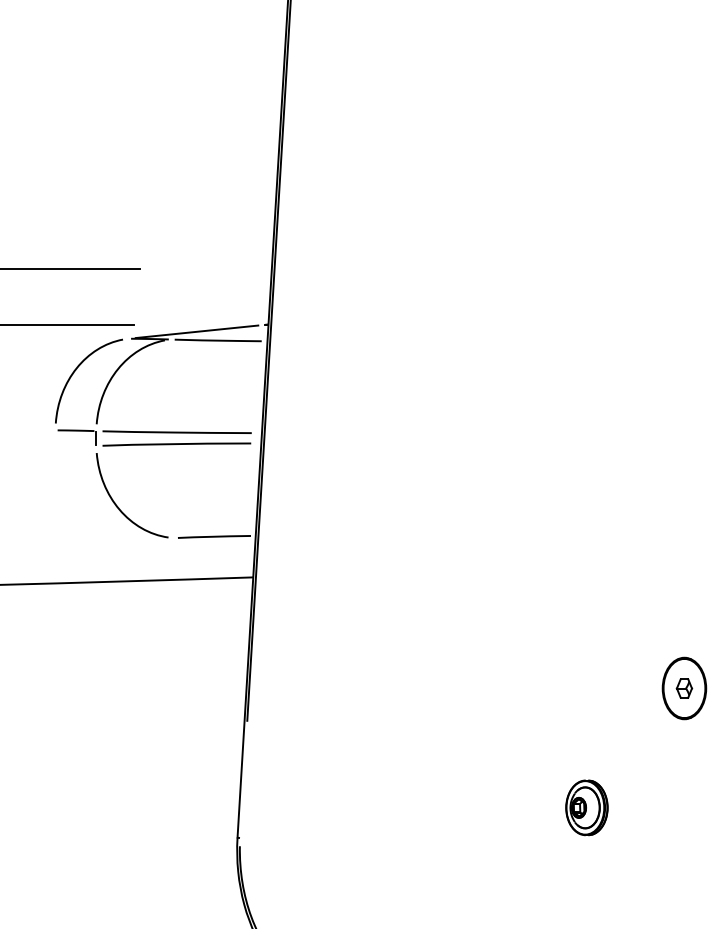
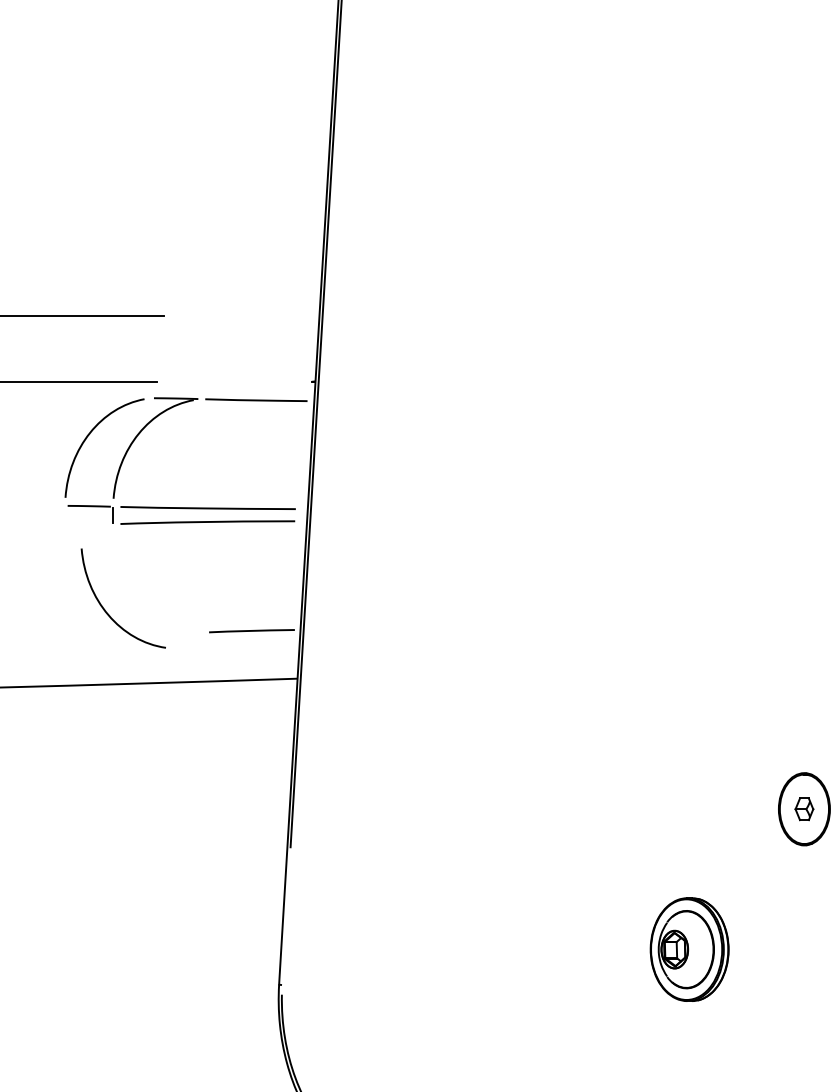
line: (197, 331) -> (231, 389), removed
curve: (117, 504) -> (105, 609), moved
part: (586, 807) -> (689, 949), size x1.6

